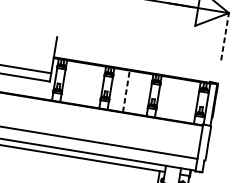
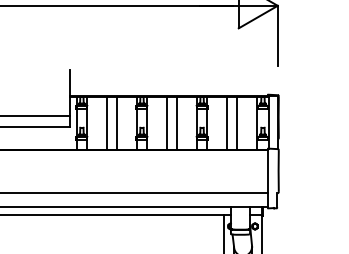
line: (224, 36) -> (277, 35), dashed -> solid
line: (78, 83) -> (106, 123), added
line: (87, 85) -> (117, 123), added
line: (126, 90) -> (166, 122), dashed -> solid
line: (134, 92) -> (177, 123), added
line: (173, 99) -> (226, 123), added
line: (182, 100) -> (237, 123), added

